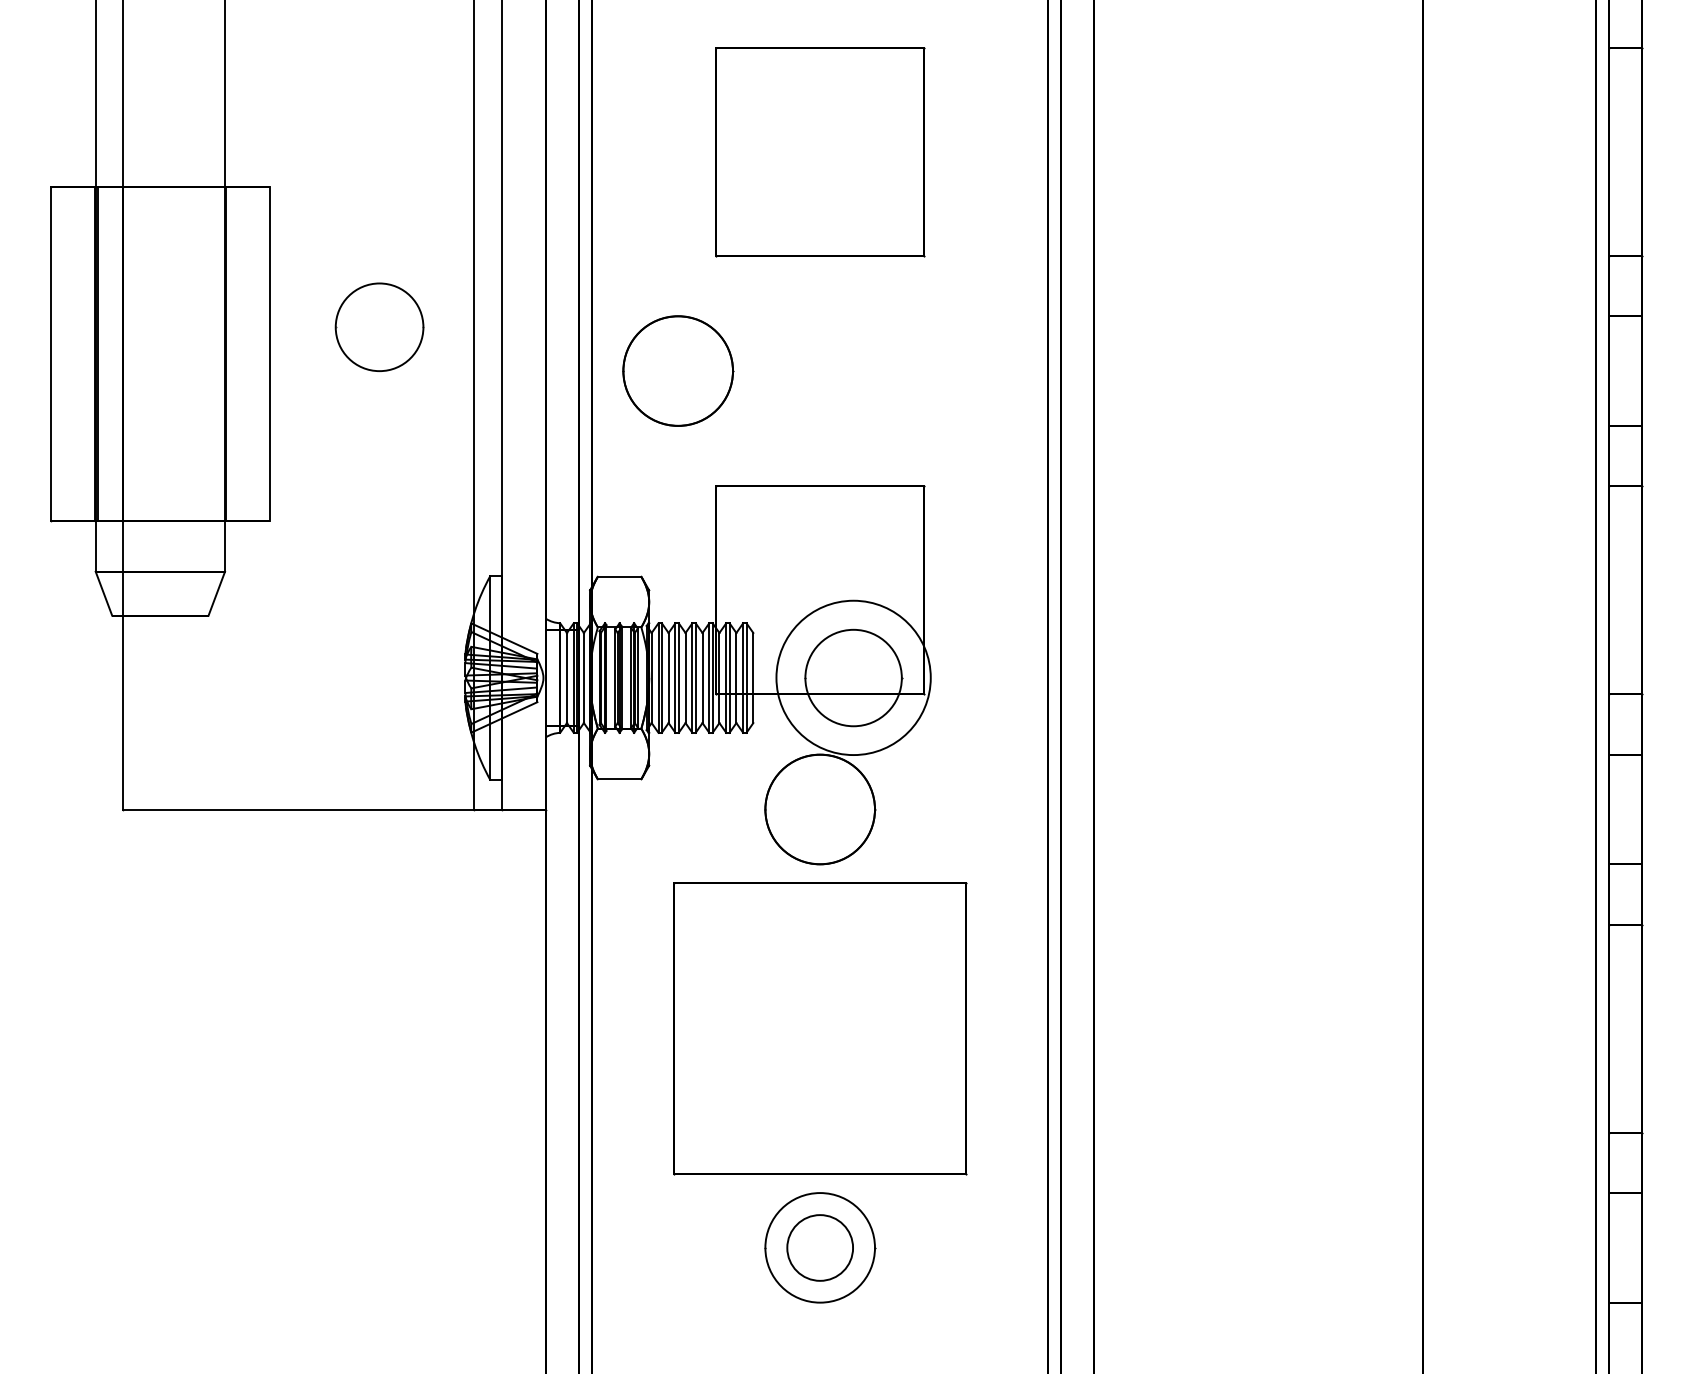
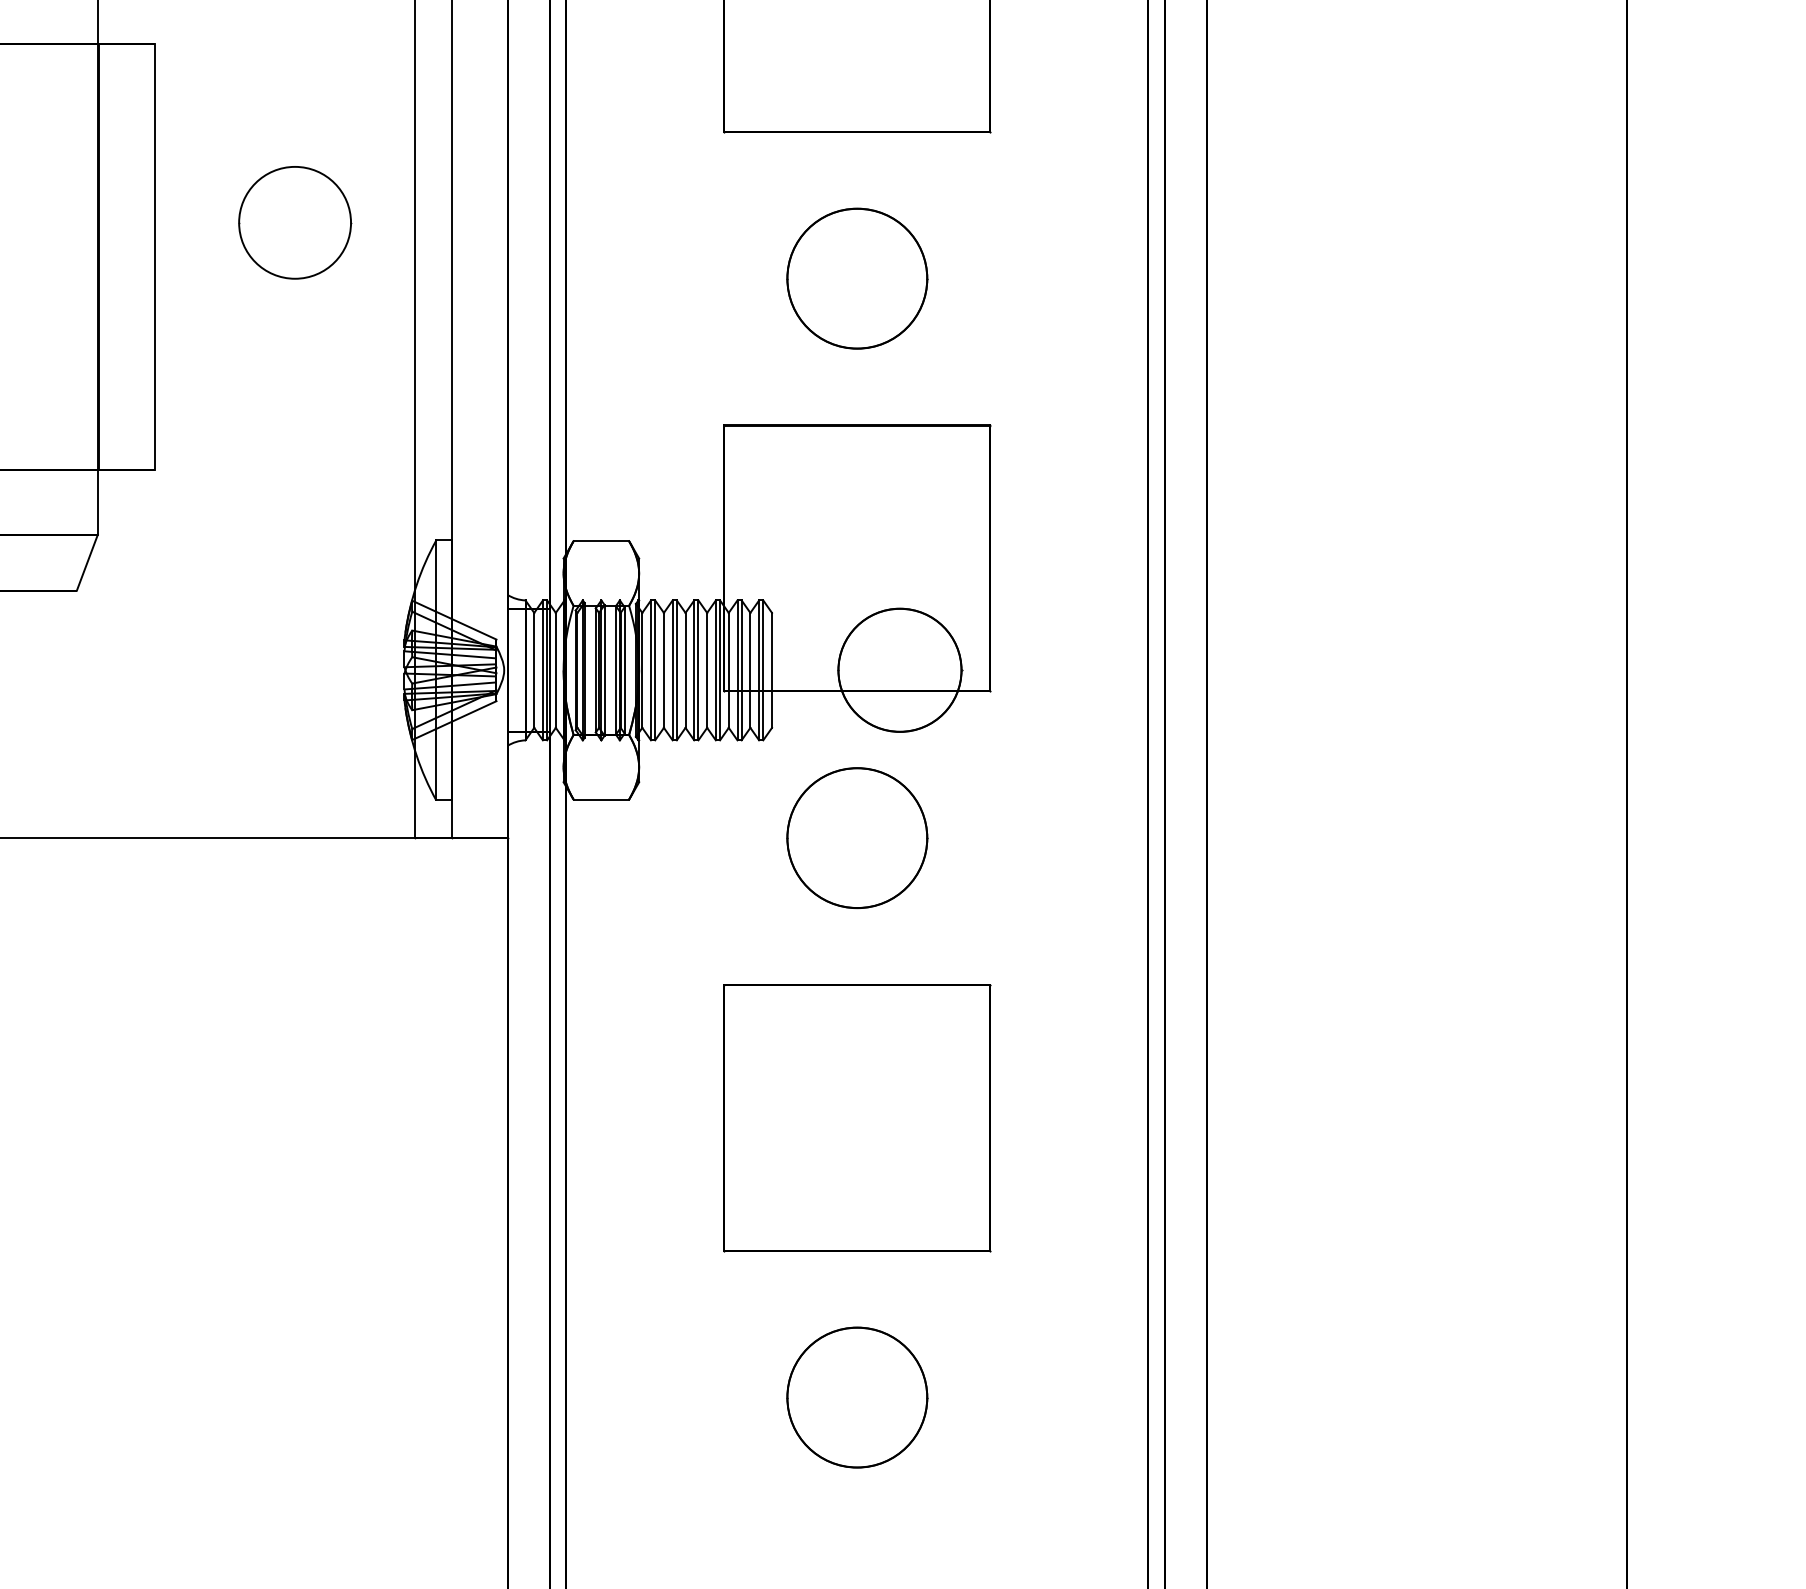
part: (678, 370) -> (857, 277), moved
circle: (853, 677) -> (899, 669), size x0.62
part: (820, 1029) -> (857, 1118), size x0.71
circle: (819, 1247) -> (856, 1397), size x1.67

